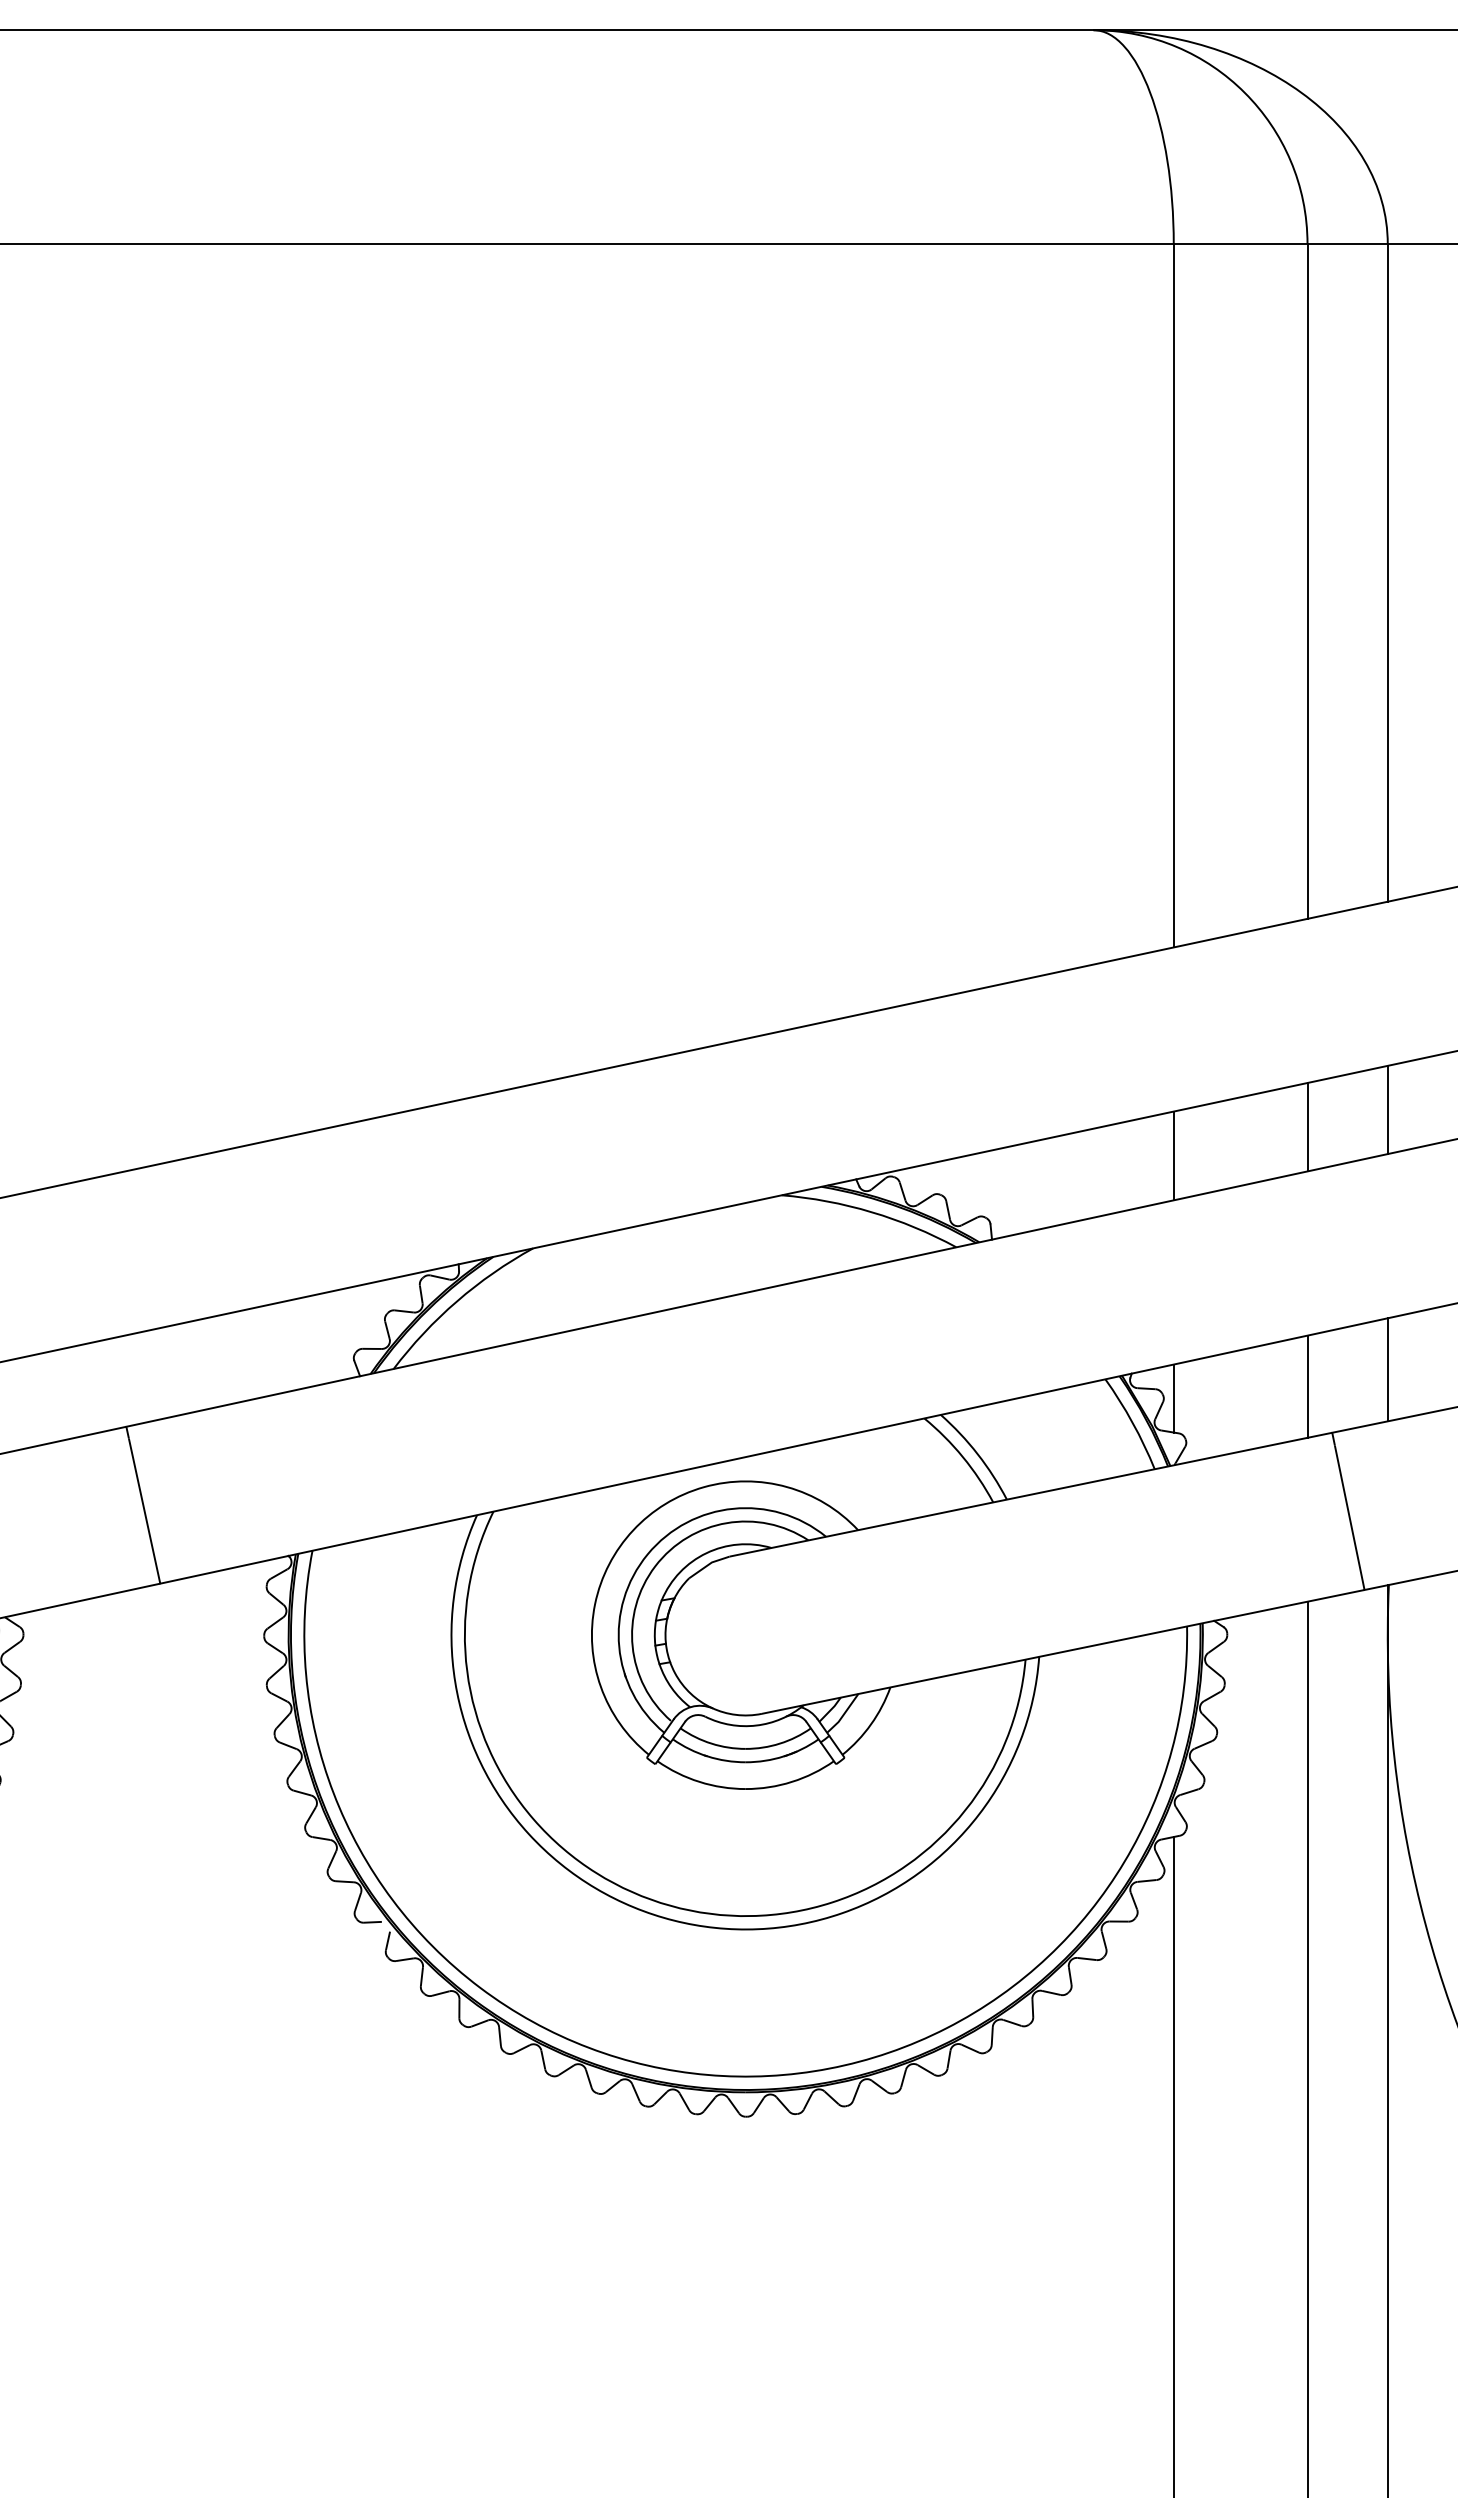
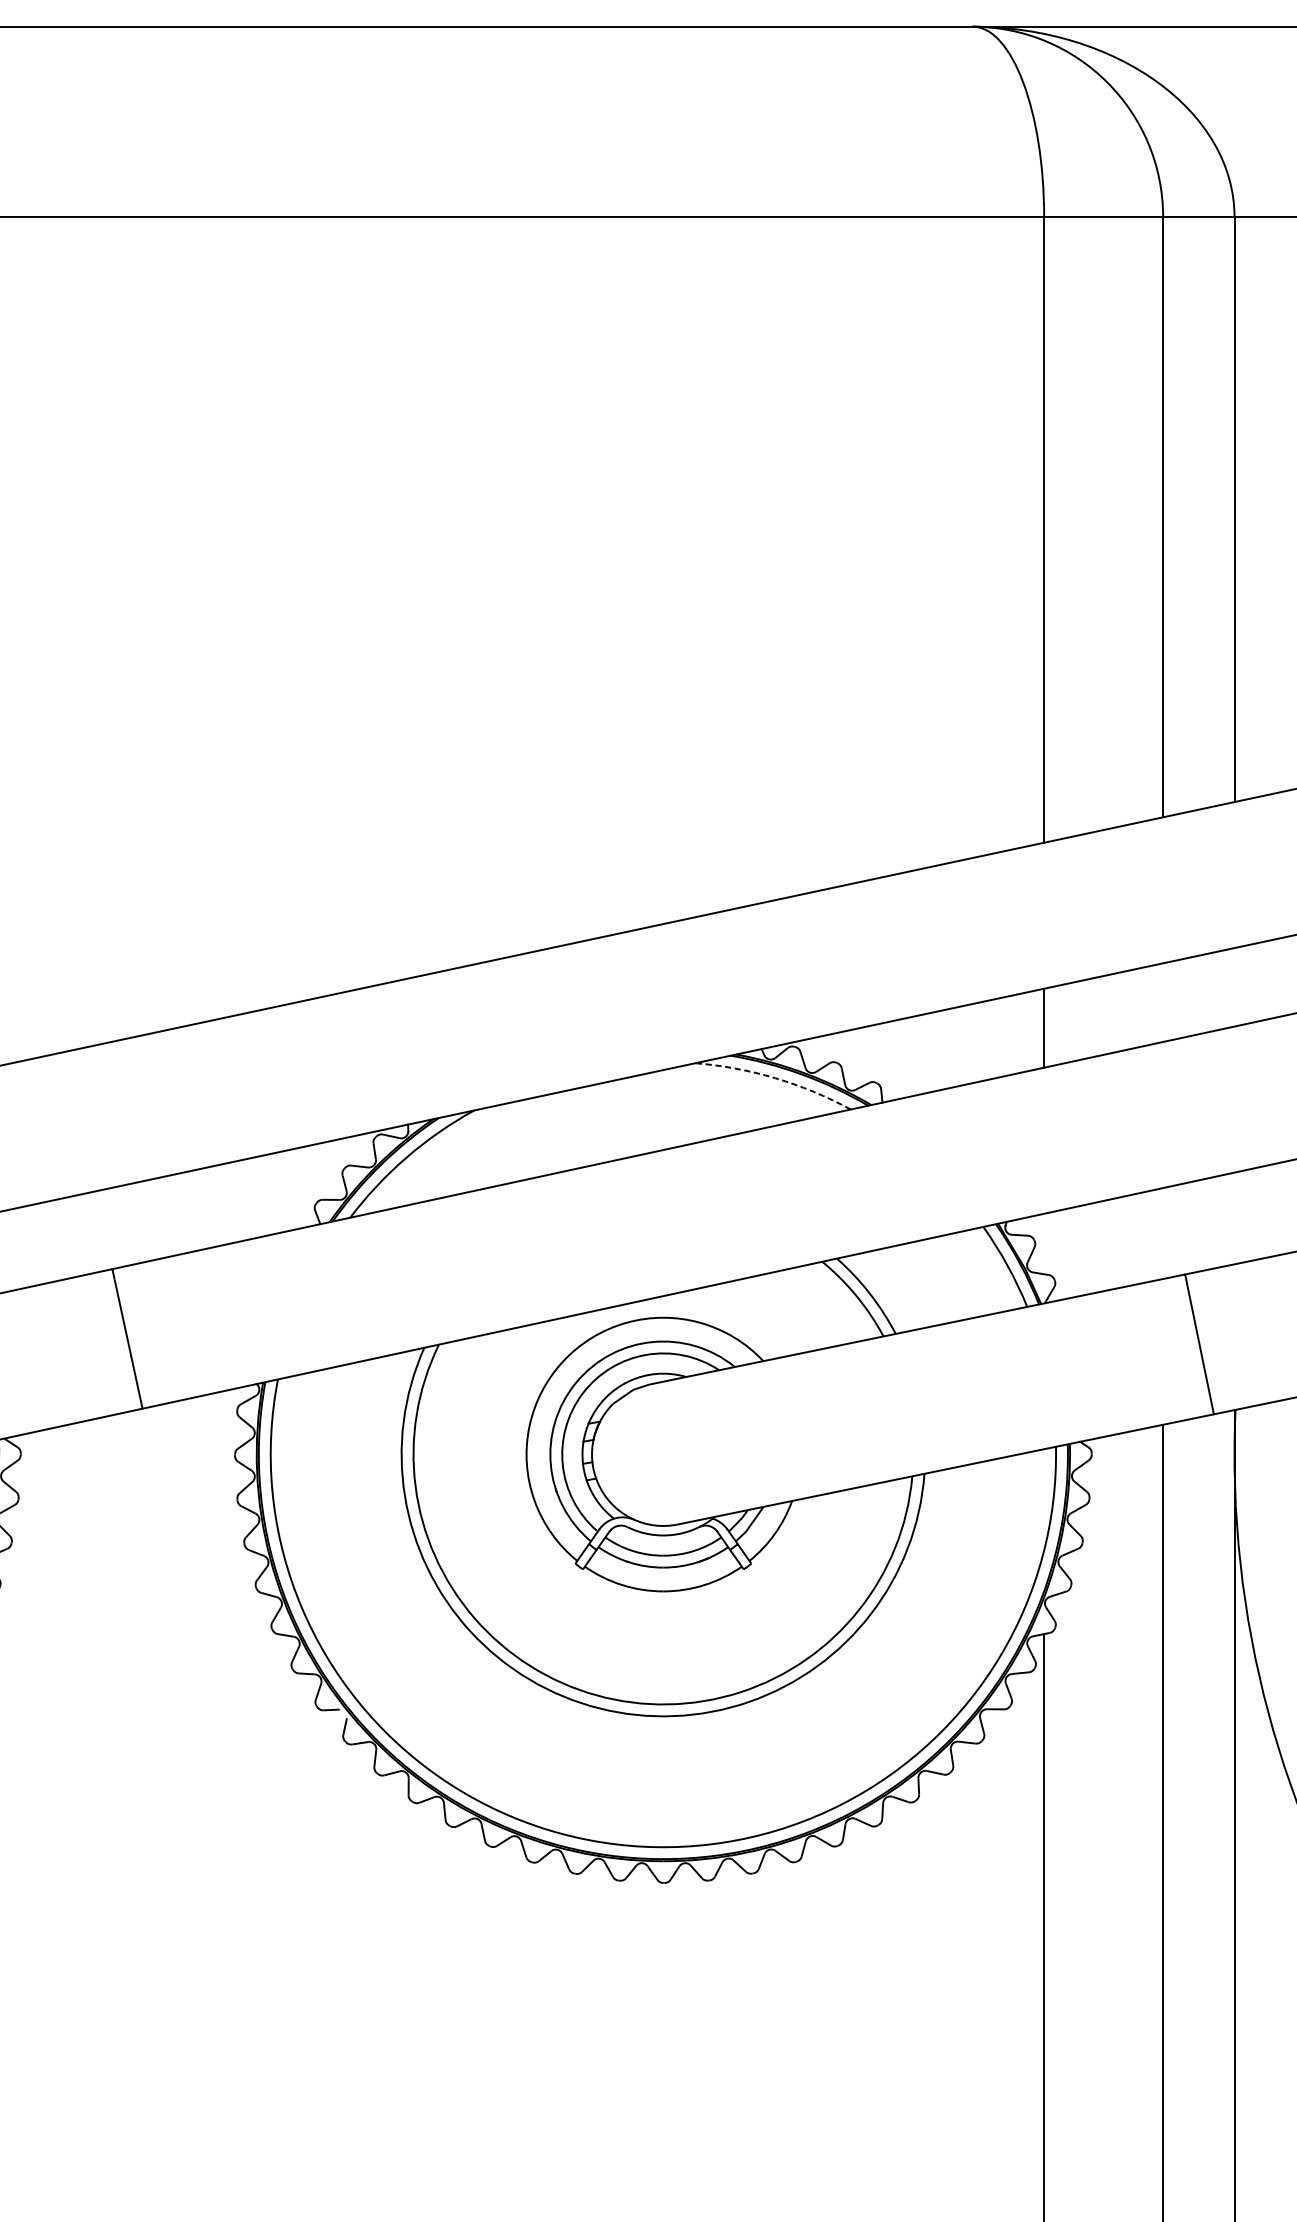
line: (1387, 1109) -> (1234, 986), removed
line: (1307, 1127) -> (1163, 1002), removed
arc: (871, 1212) -> (775, 1078), solid -> dashed
line: (1387, 1369) -> (1234, 1218), removed
line: (1307, 1386) -> (1163, 1233), removed
line: (1173, 1398) -> (1043, 1243), removed

